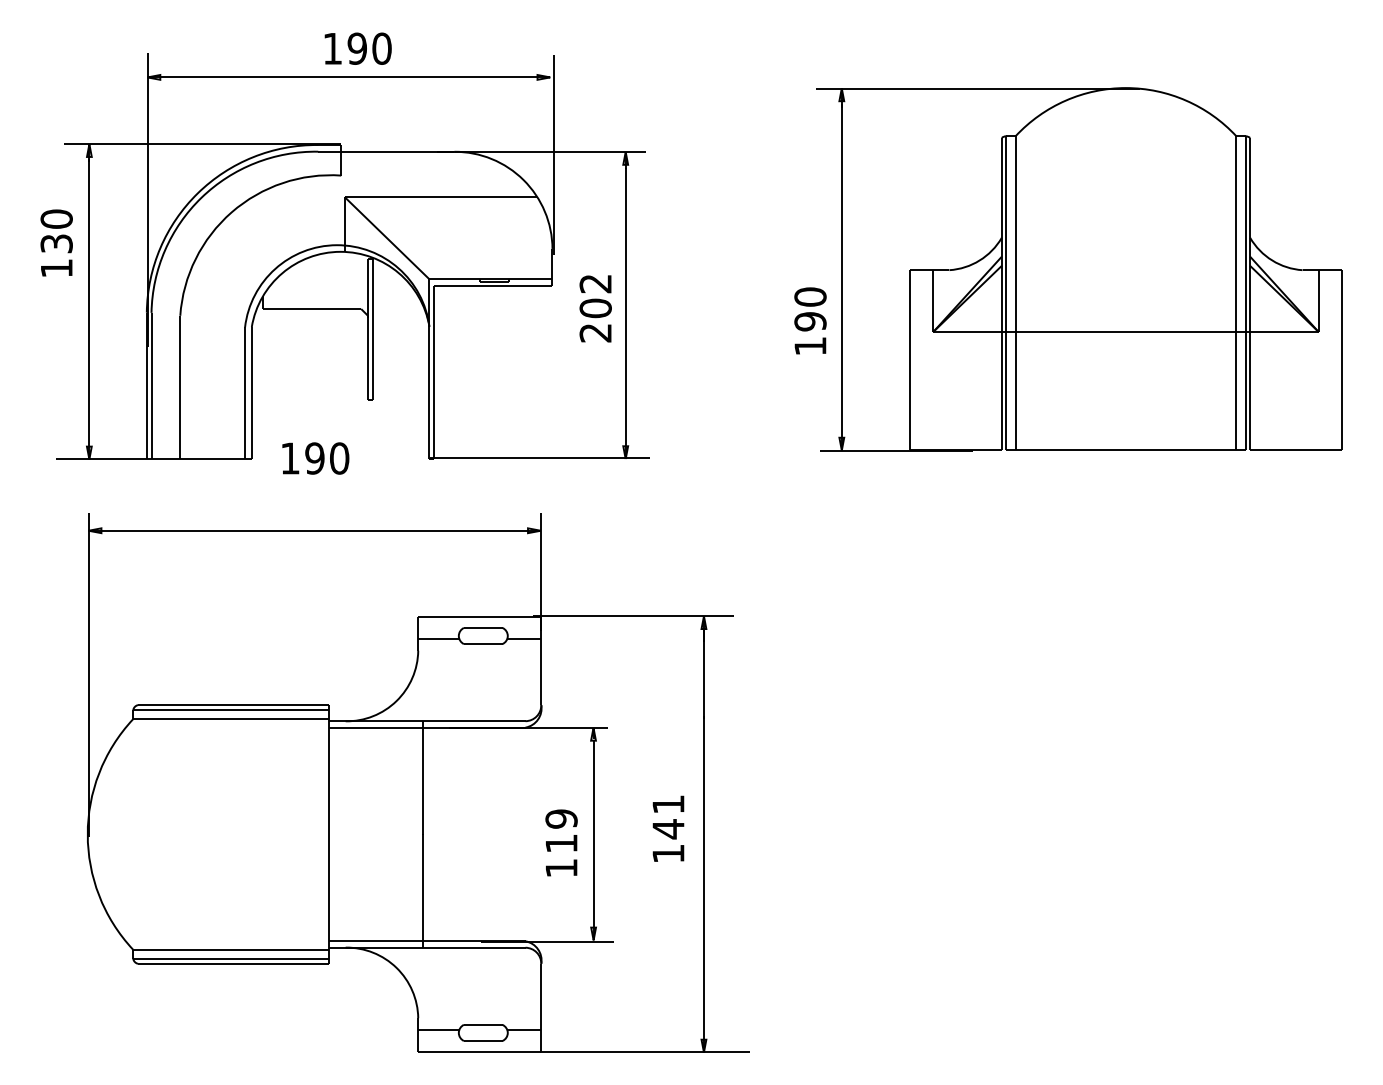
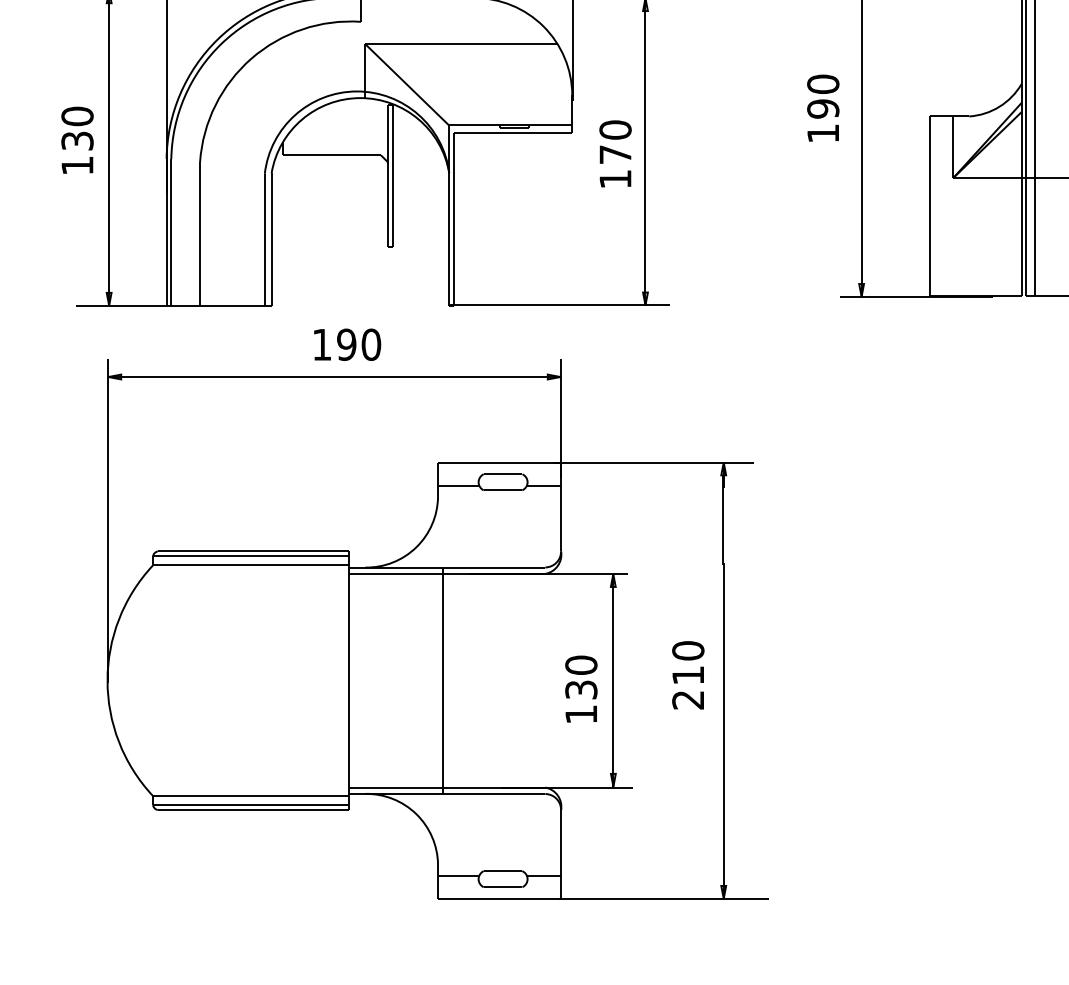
text: (56, 242) -> (77, 139), moved
text: (595, 308) -> (615, 154), 202 -> 170
text: (810, 320) -> (823, 107), moved
text: (315, 458) -> (347, 344), moved
text: (668, 828) -> (688, 674), 141 -> 210
text: (561, 830) -> (581, 676), 119 -> 130

